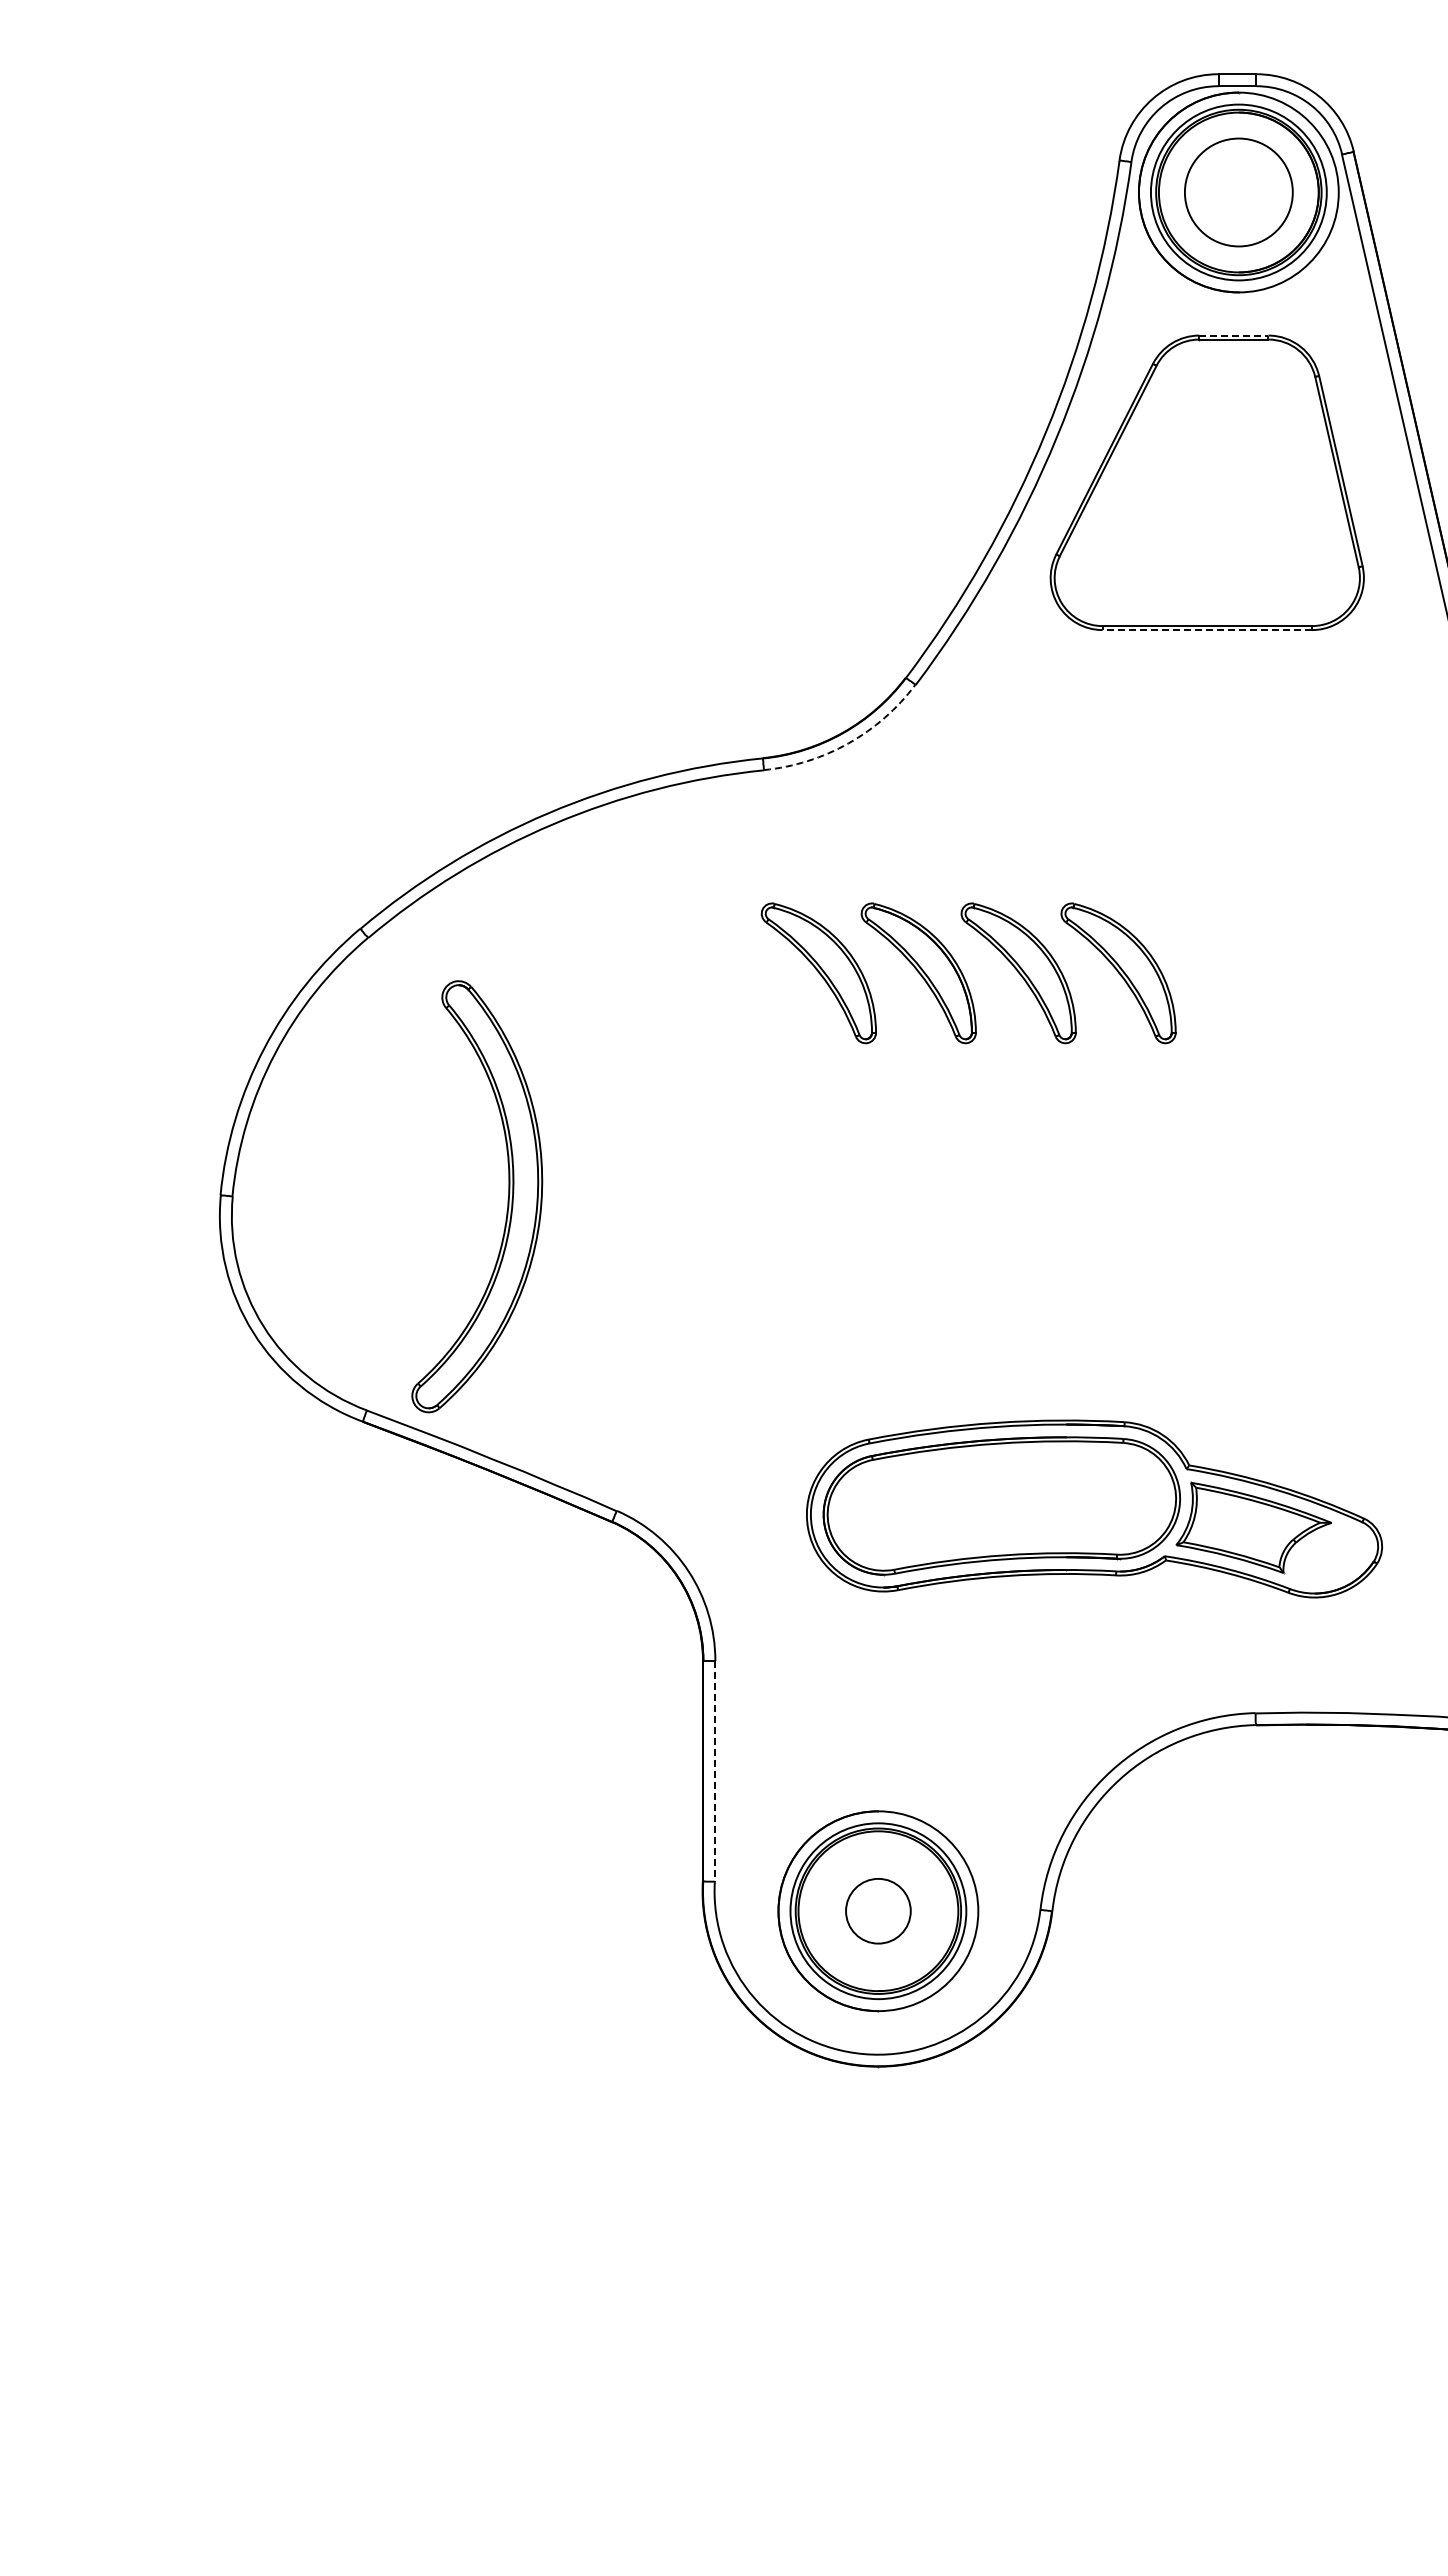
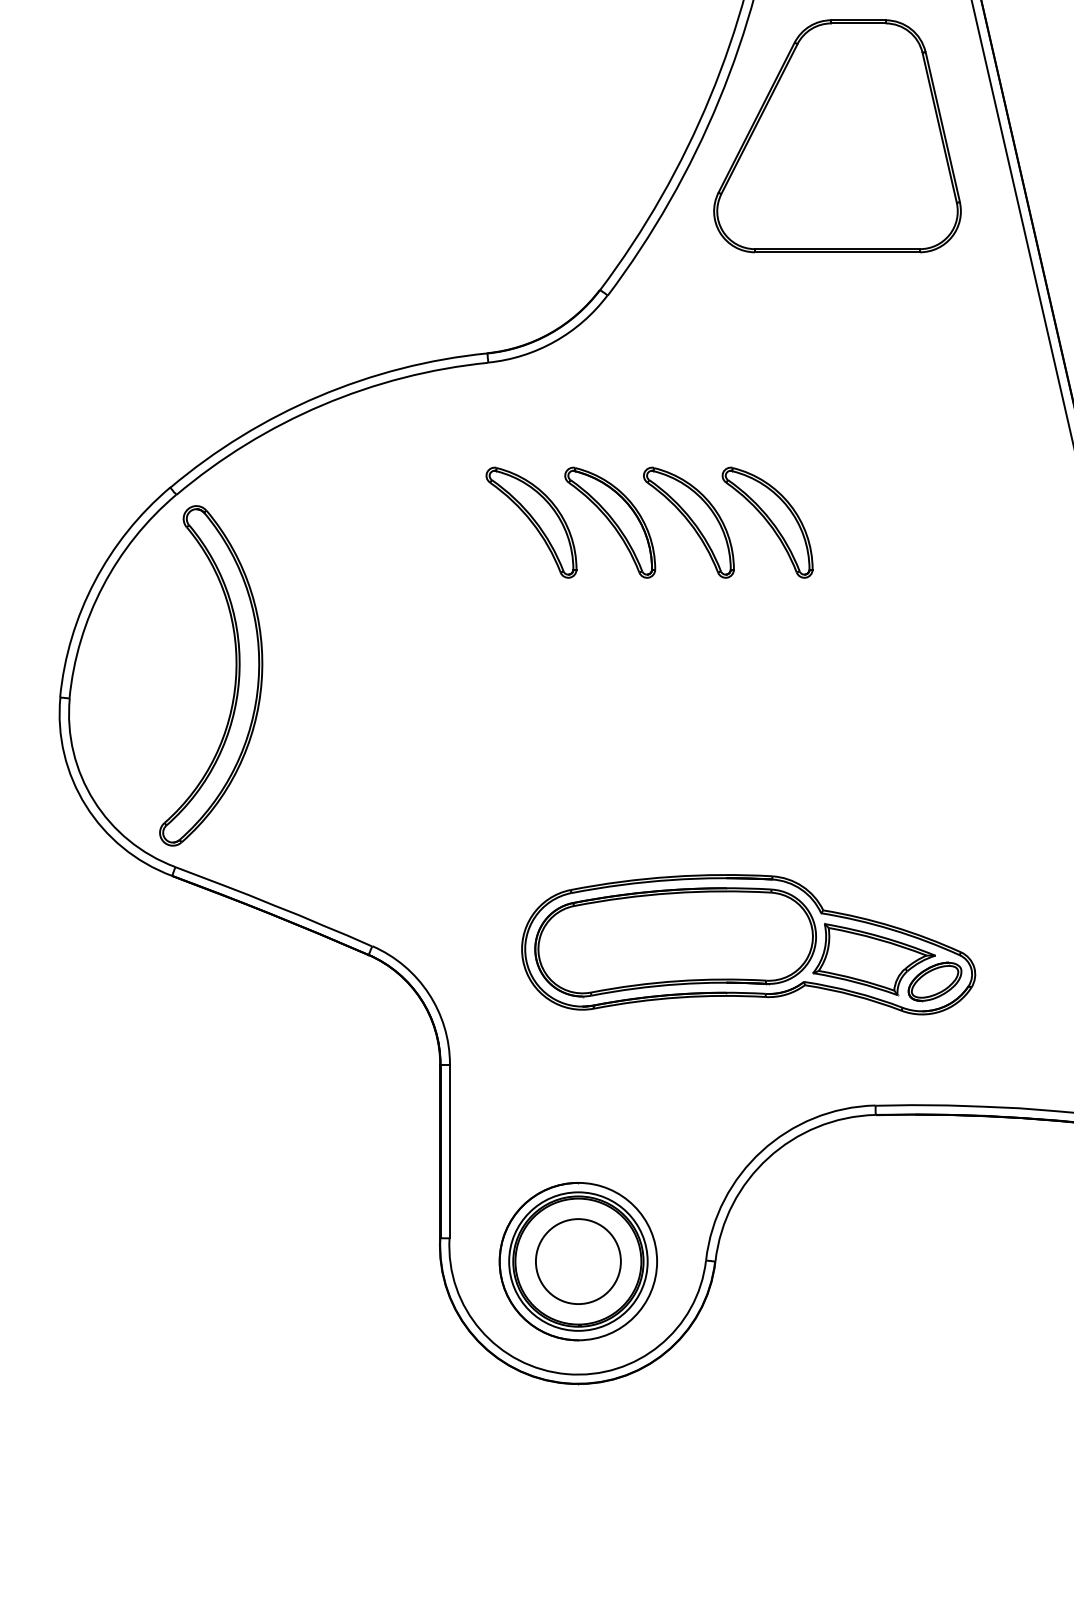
line: (1233, 335) -> (858, 20), dashed -> solid
line: (1207, 630) -> (837, 252), dashed -> solid
arc: (848, 743) -> (554, 341), dashed -> solid
part: (507, 1199) -> (235, 678), moved
part: (1330, 1555) -> (934, 981), added
line: (714, 1771) -> (449, 1151), dashed -> solid
circle: (878, 1911) -> (578, 1261), size x1.67

